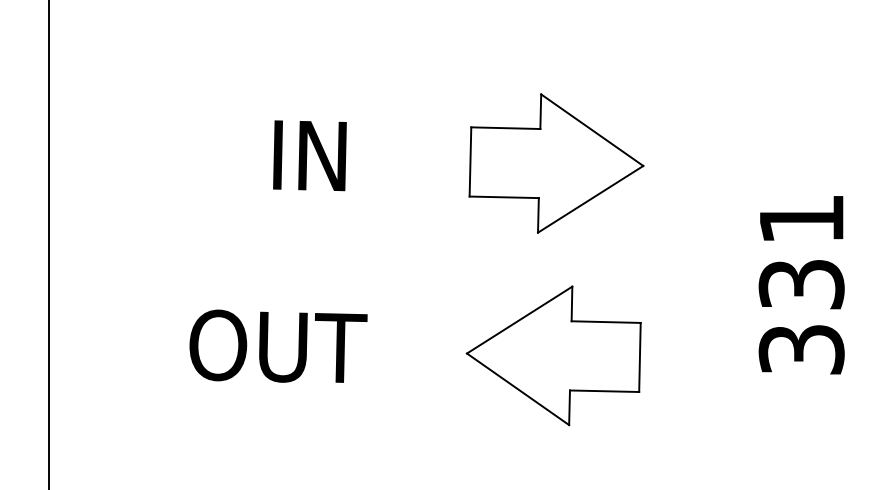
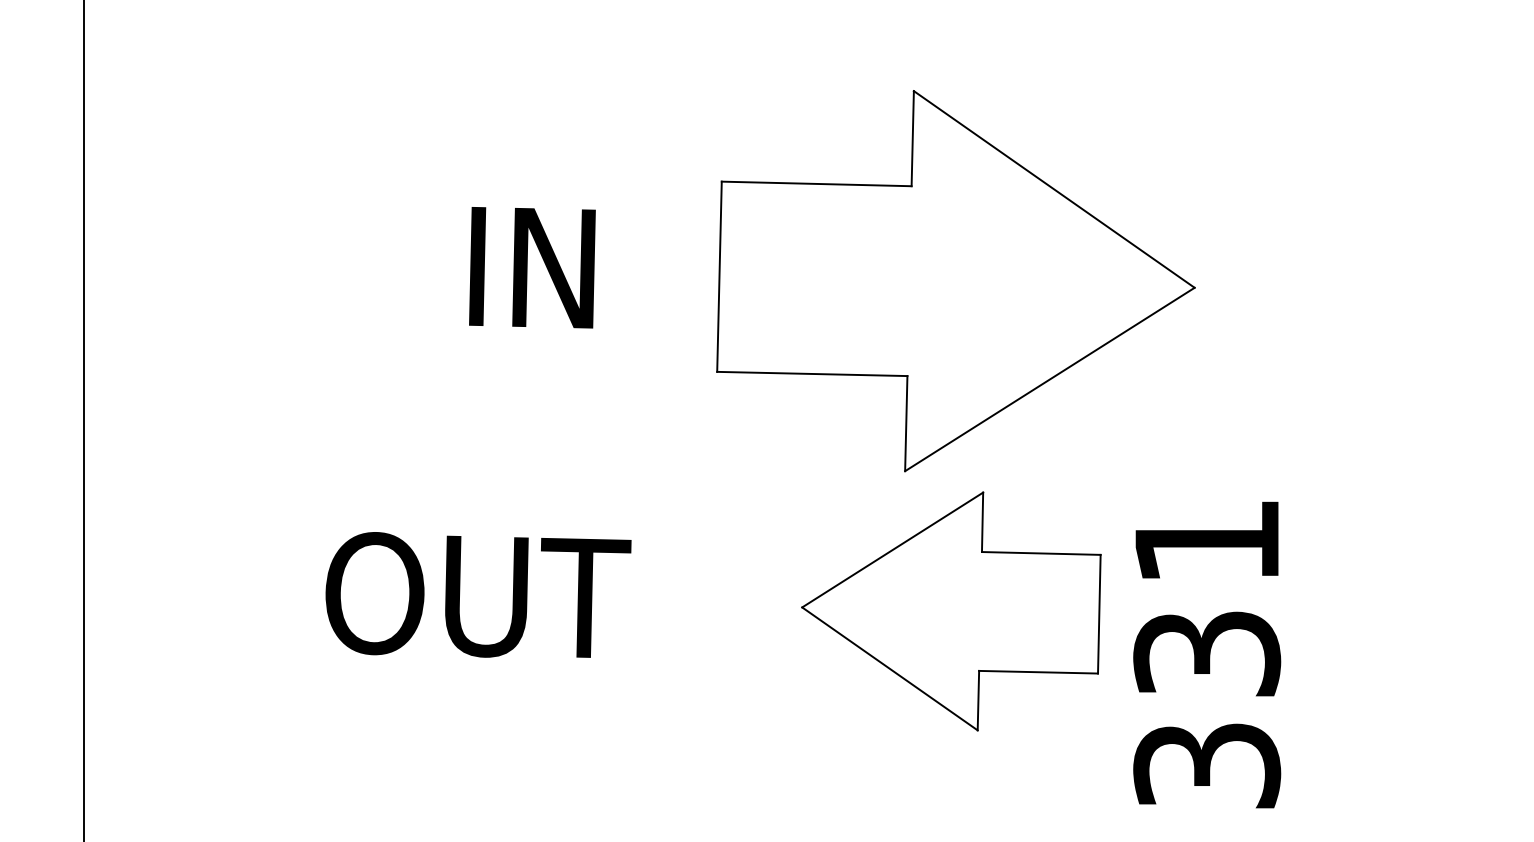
part: (556, 163) -> (955, 280), size x1.6
text: (801, 285) -> (1206, 655), moved

